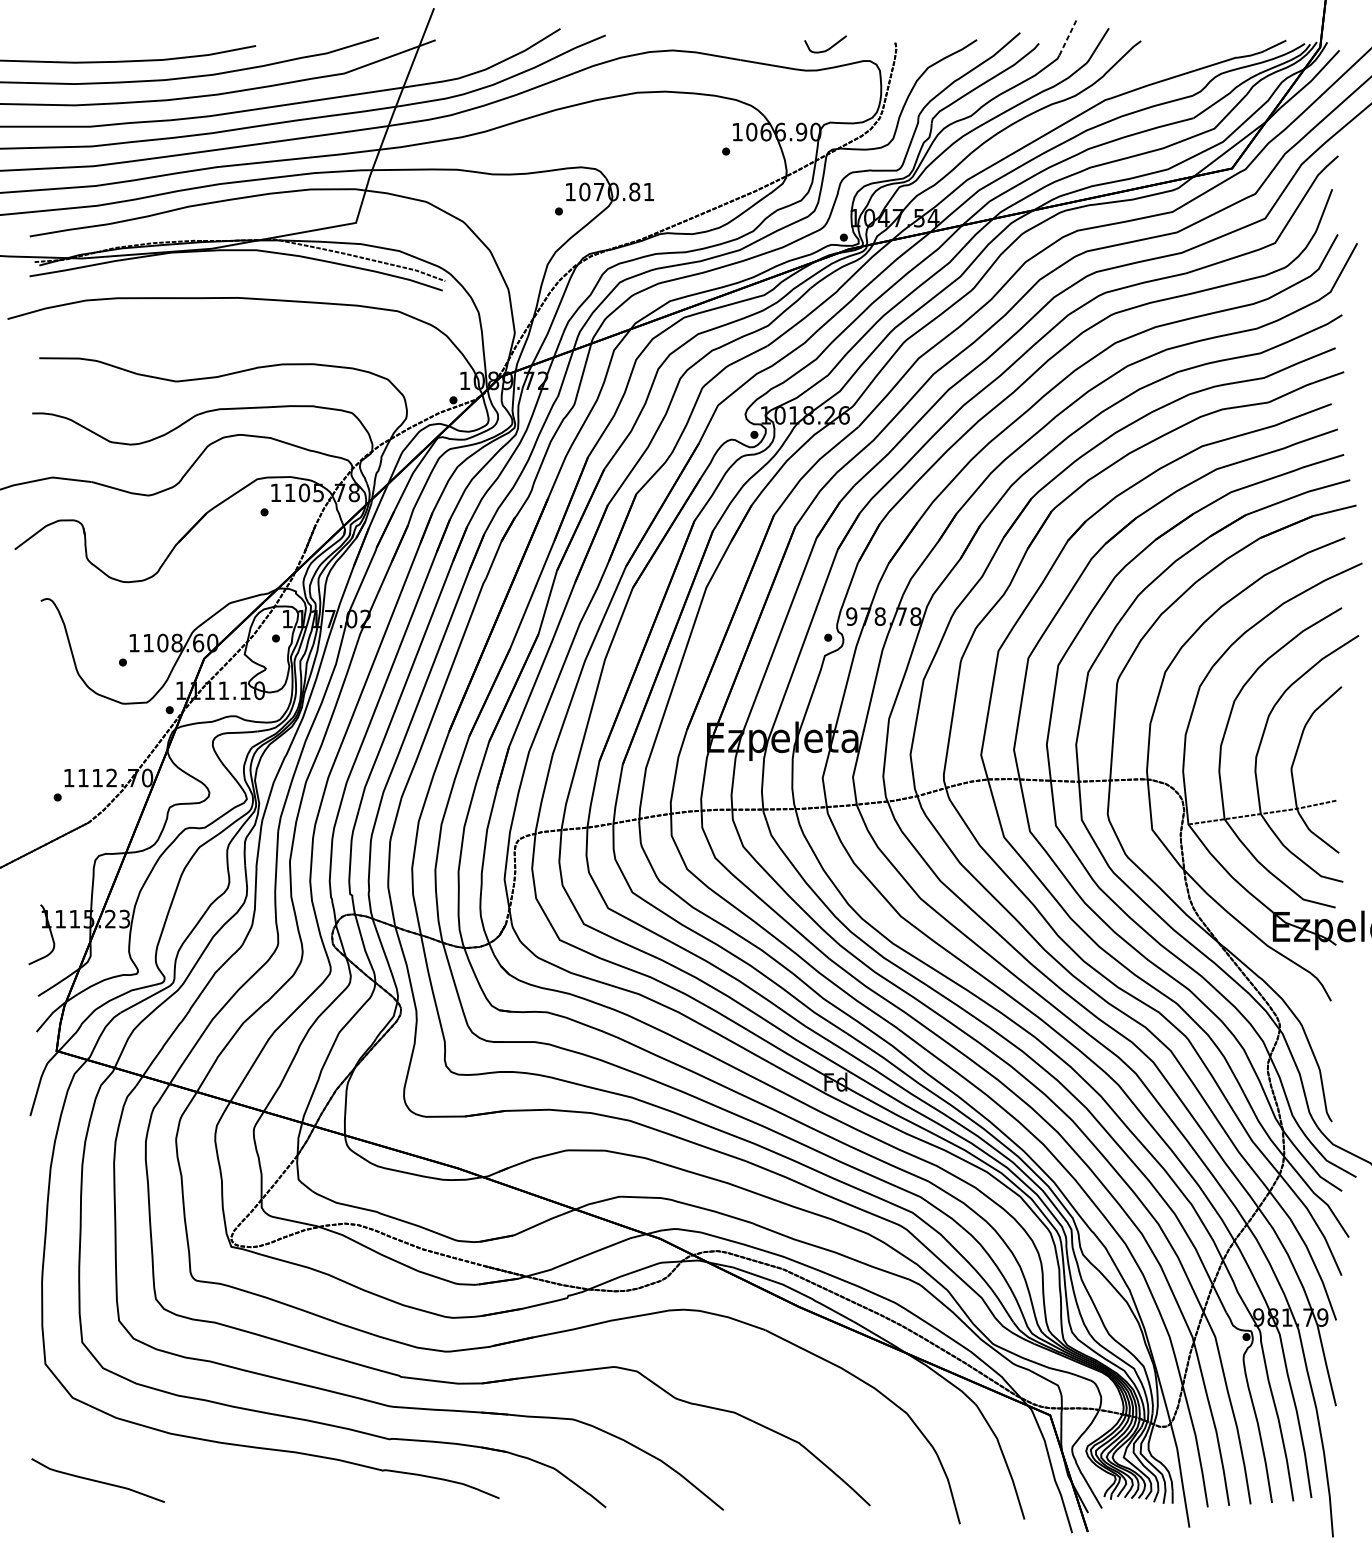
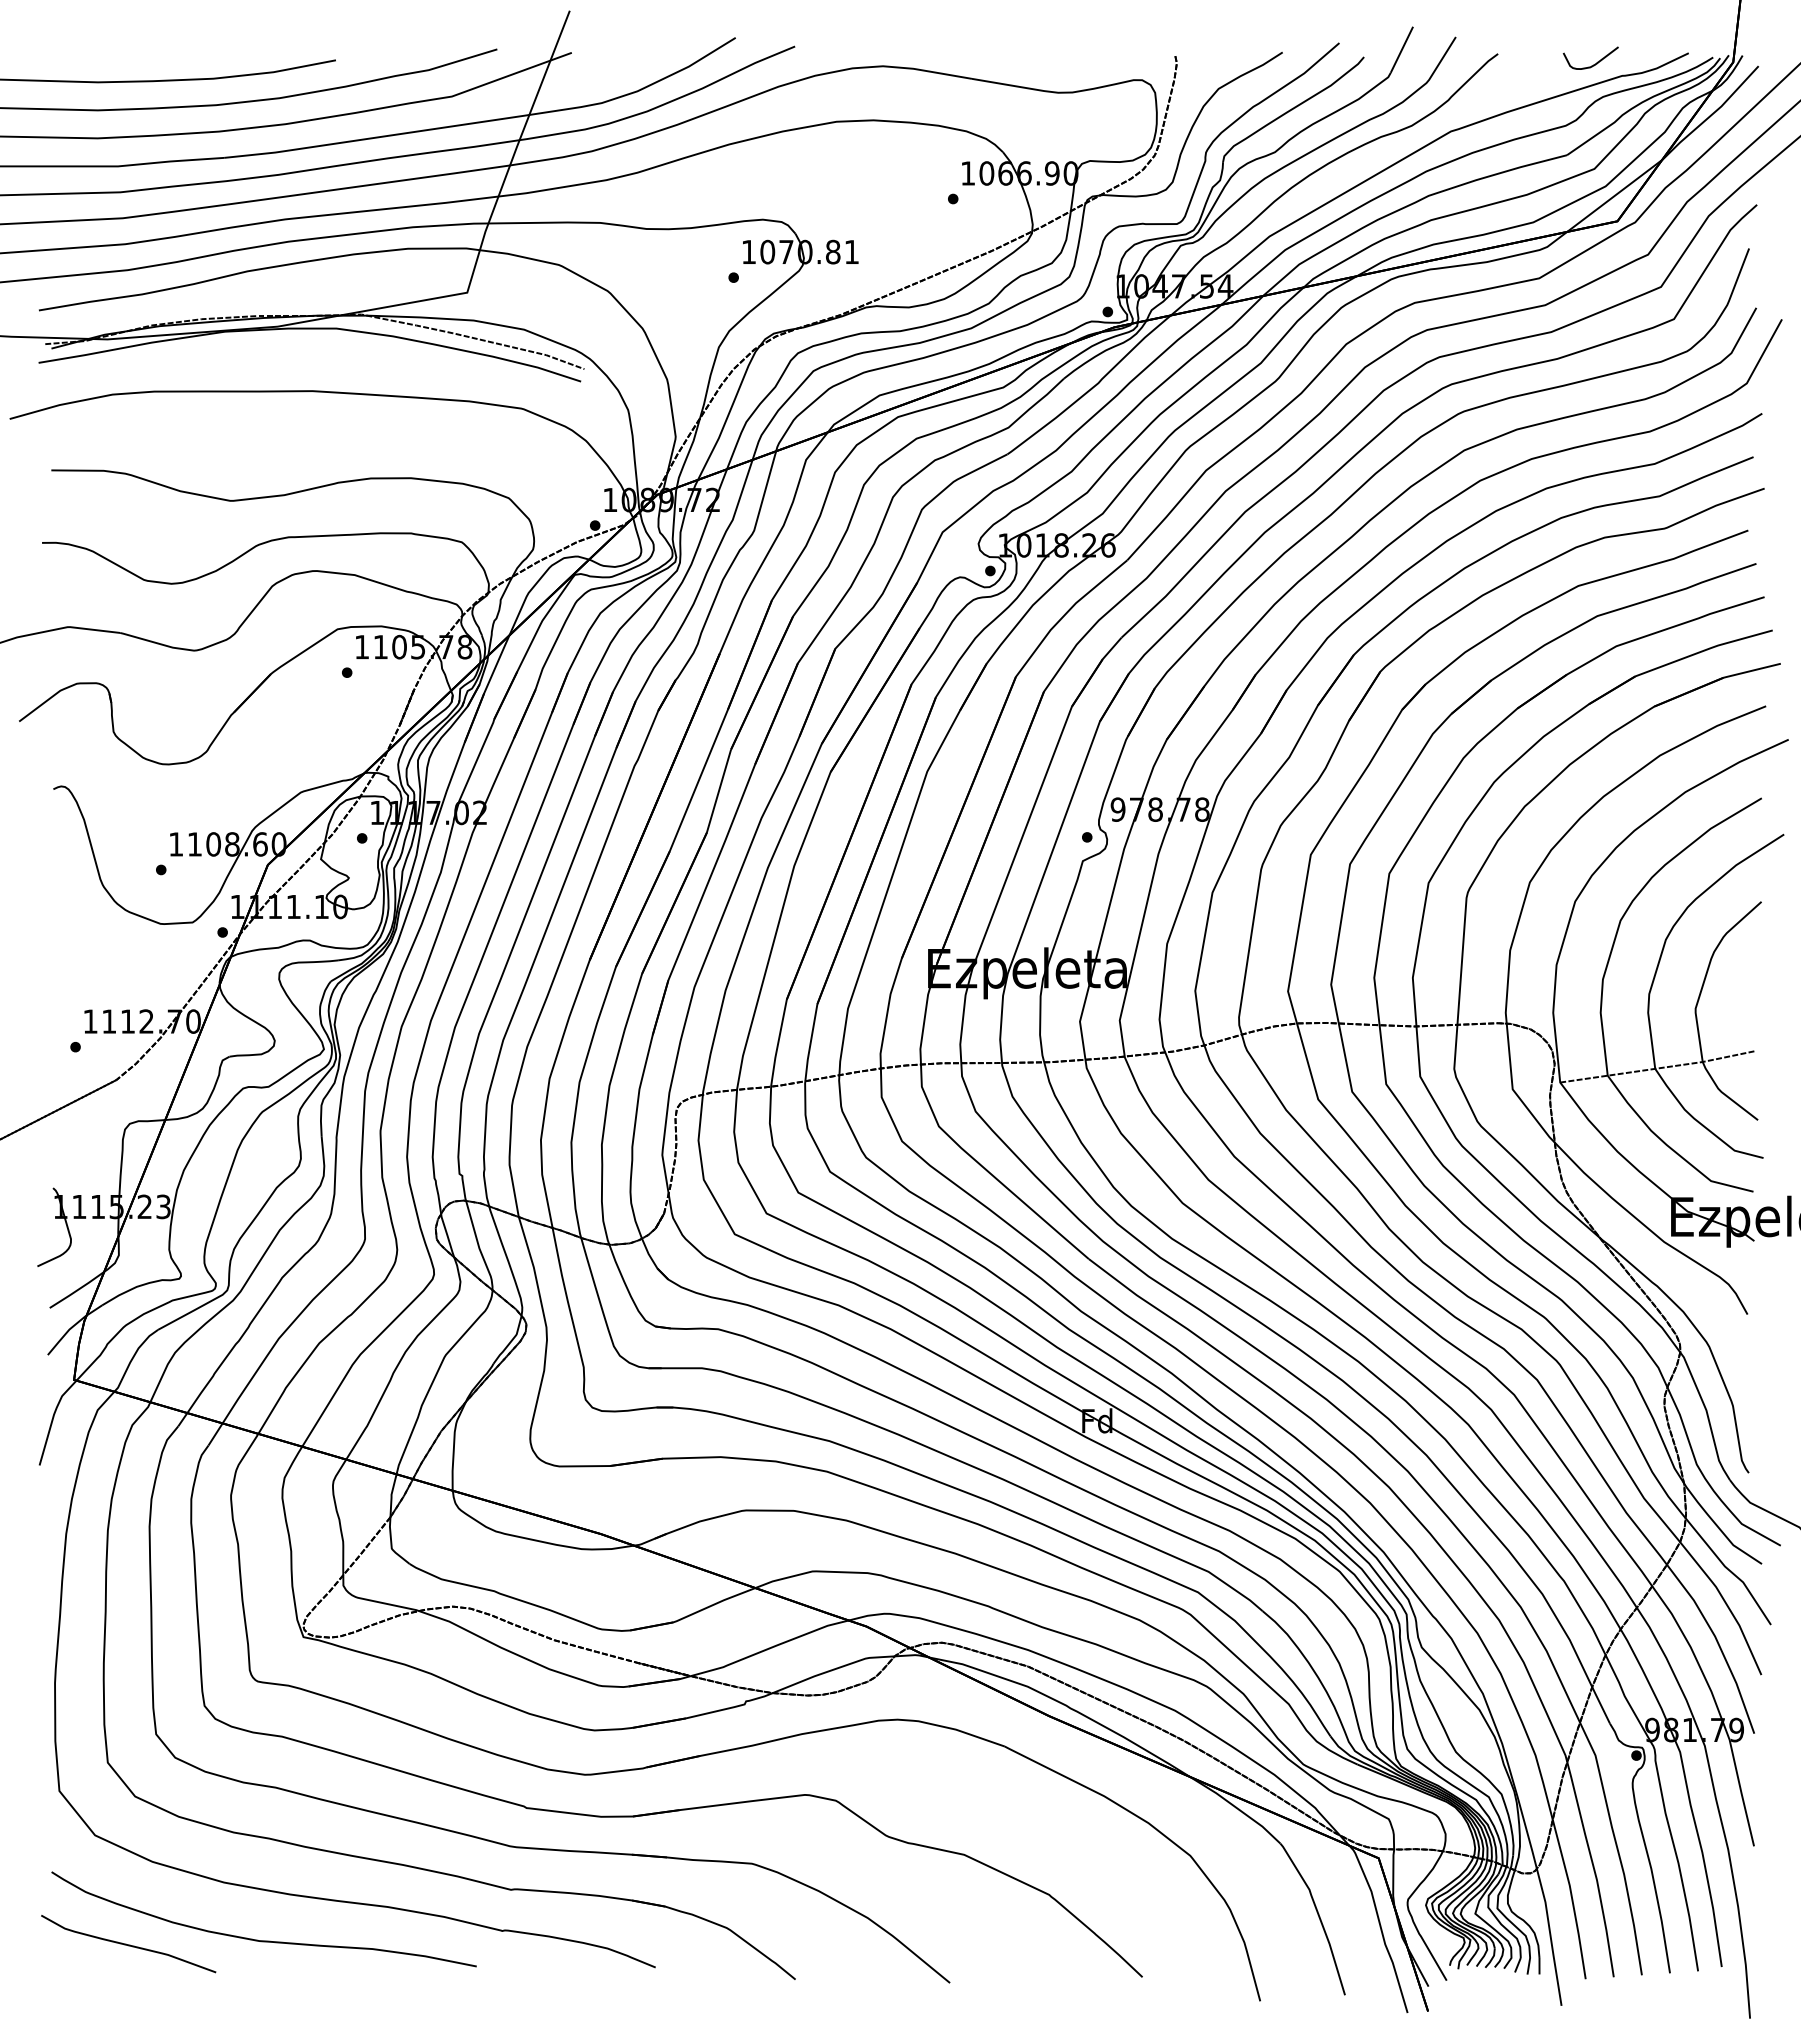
line: (1067, 37) -> (1401, 49), dashed -> solid
curve: (827, 49) -> (1593, 64), moved
curve: (196, 1477) -> (257, 1939), added

